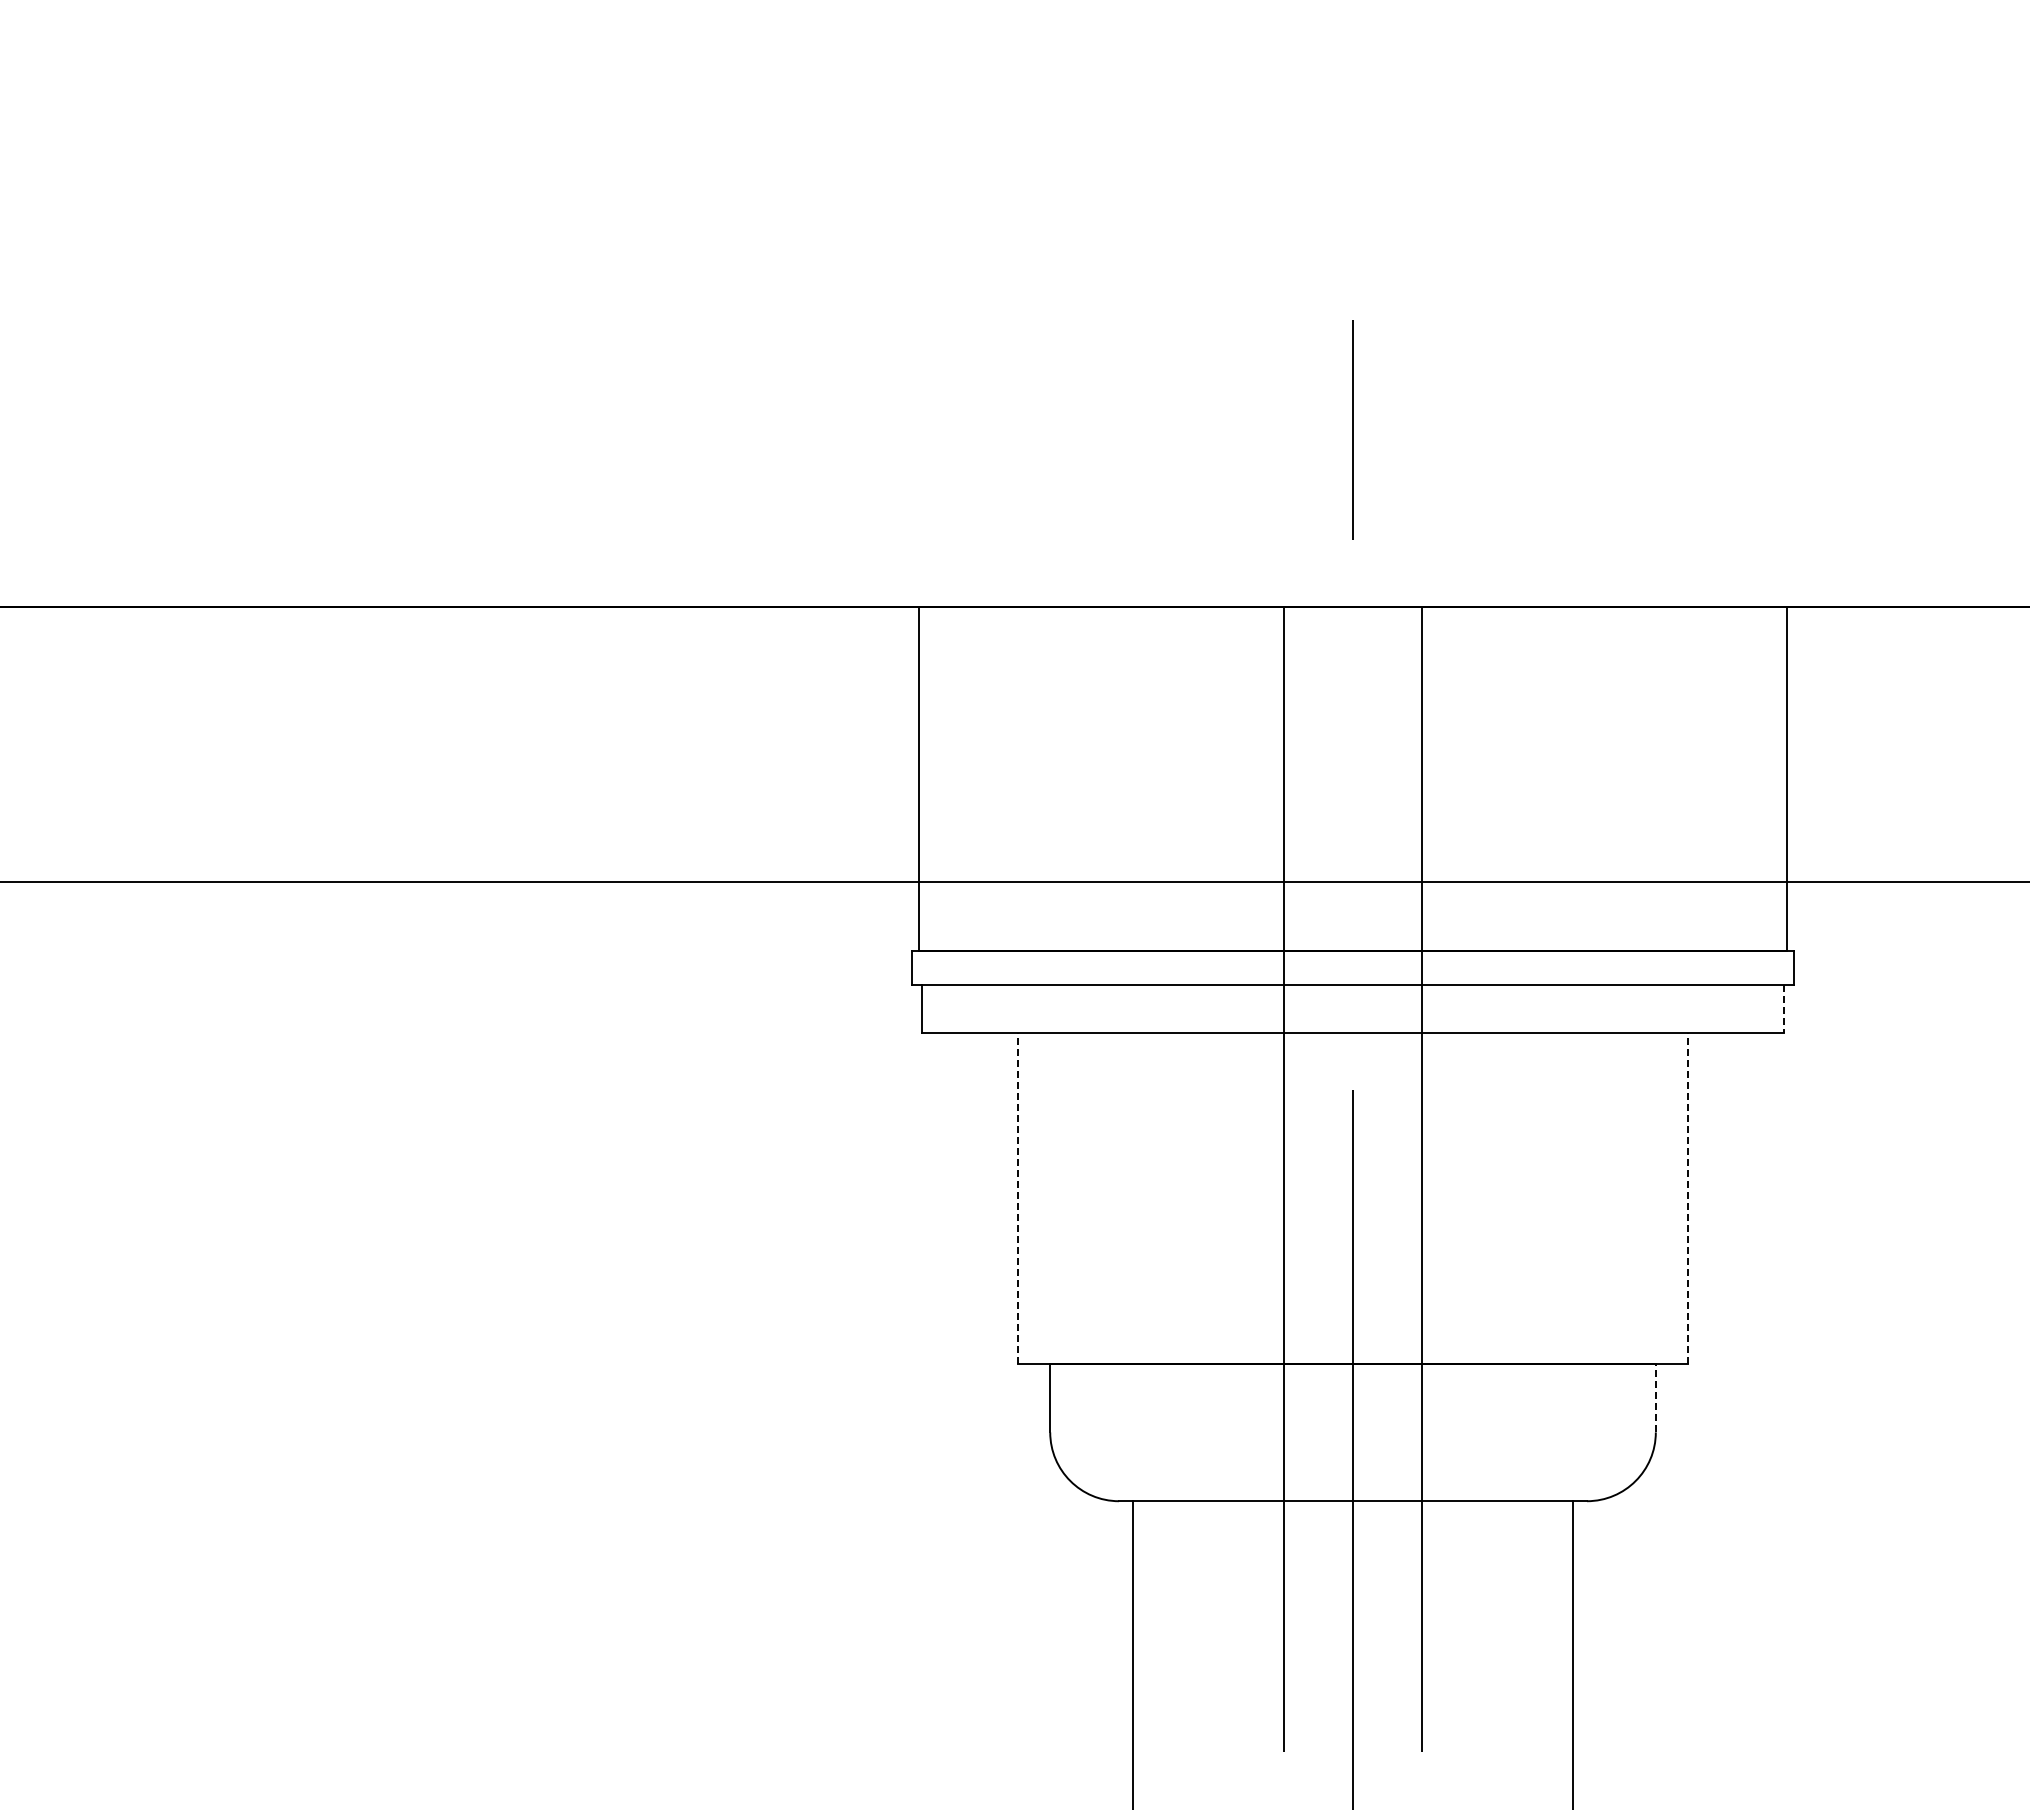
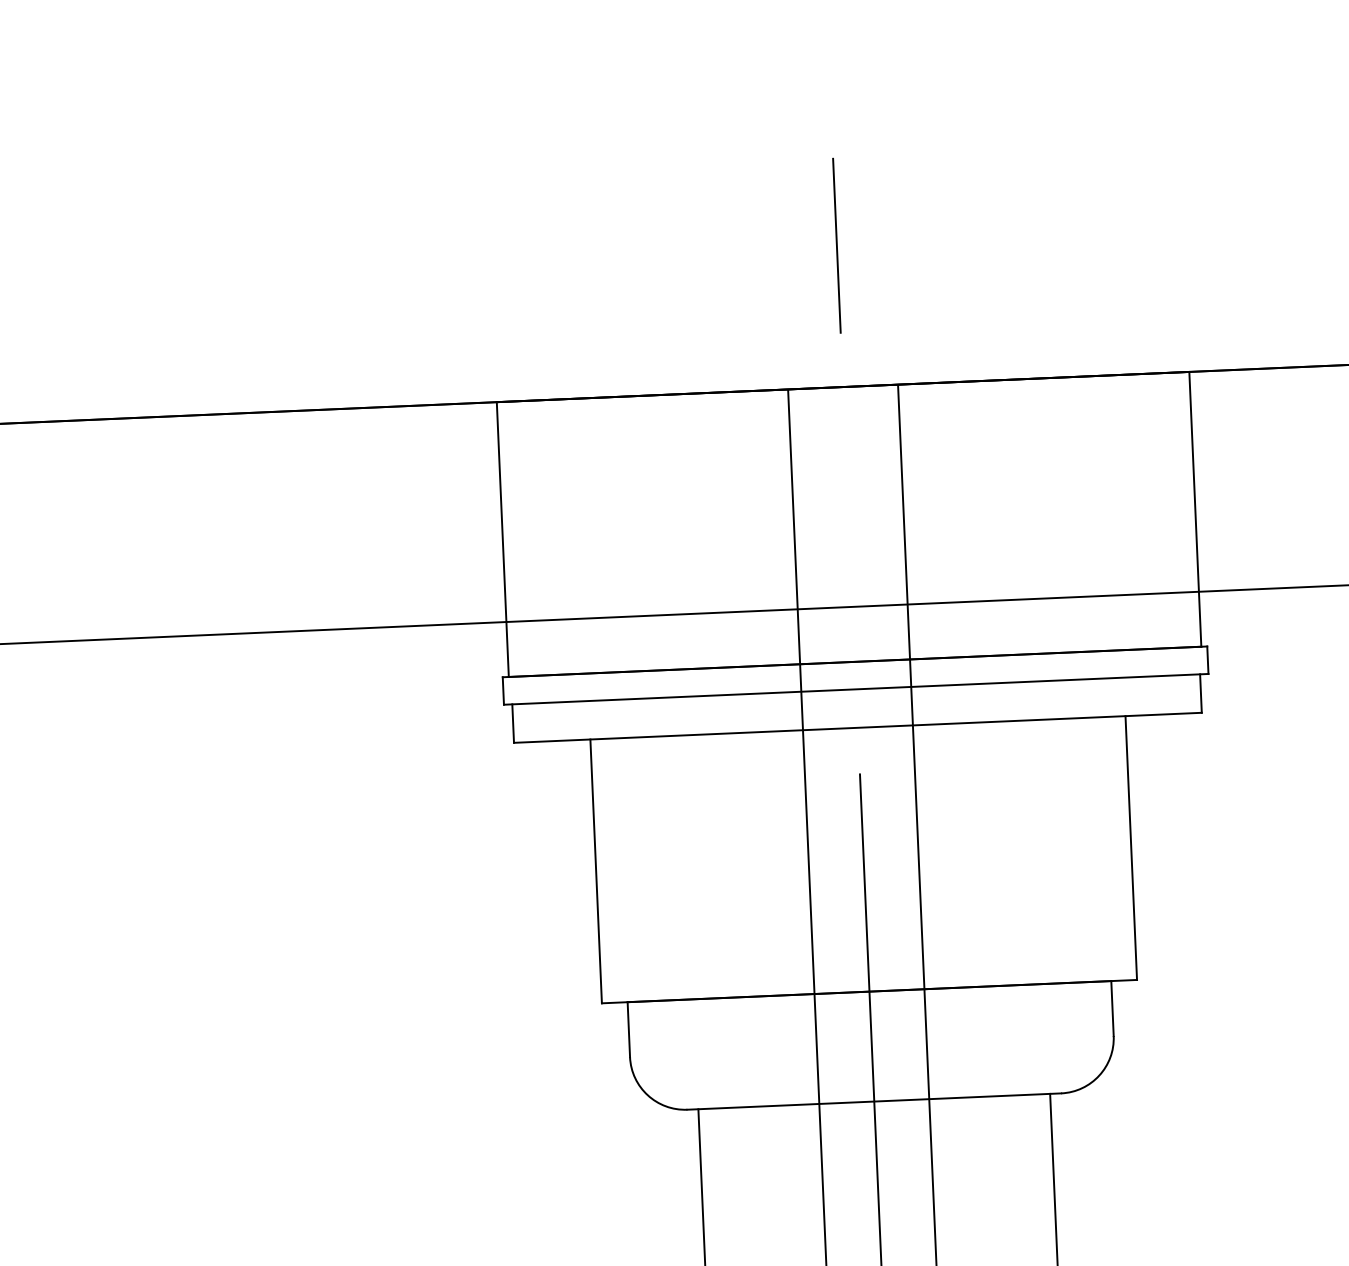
line: (1783, 1009) -> (1200, 693), dashed -> solid
line: (1018, 1197) -> (596, 870), dashed -> solid
line: (1688, 1197) -> (1131, 847), dashed -> solid
line: (1655, 1397) -> (1112, 1008), dashed -> solid

